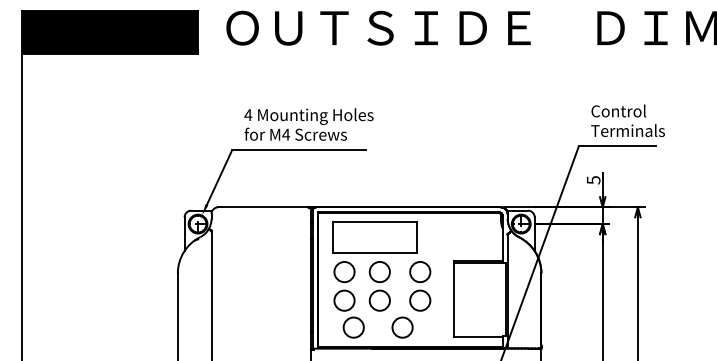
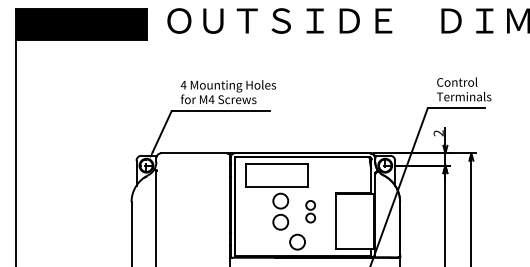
text: (593, 180) -> (438, 133), 5 -> 2
part: (420, 286) -> (310, 211), size x0.6
part: (348, 299) -> (257, 221), removed

